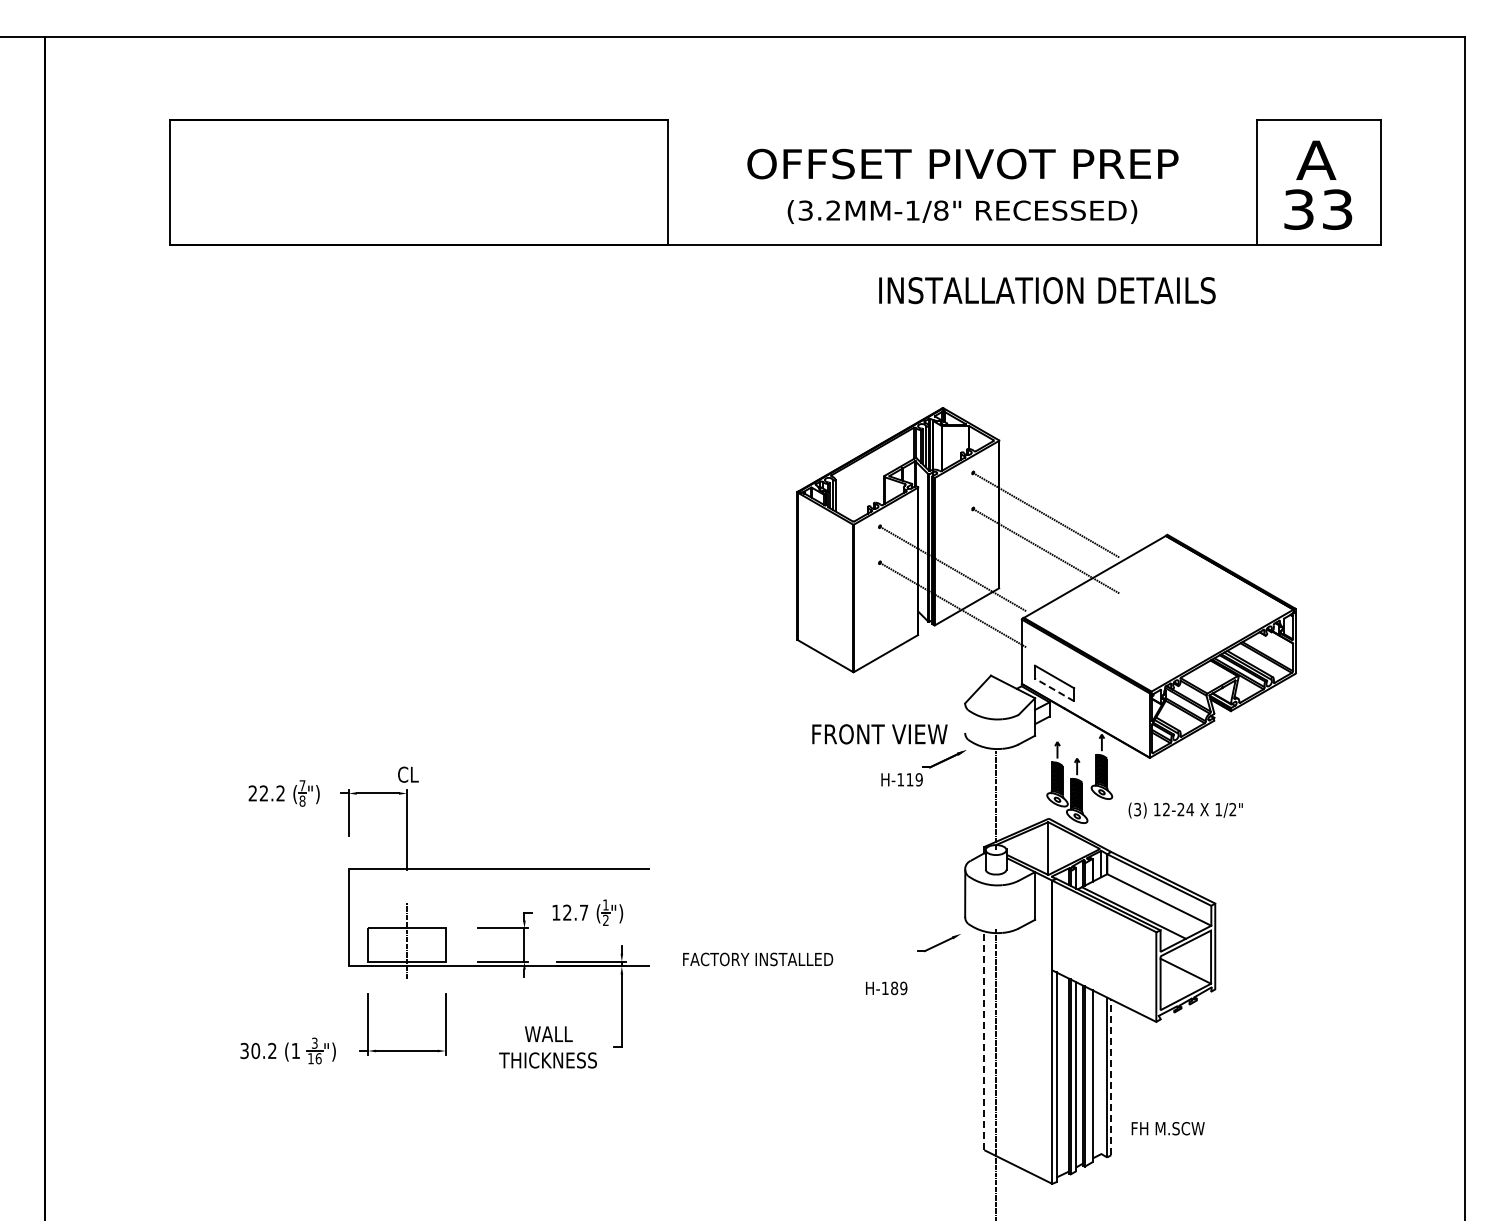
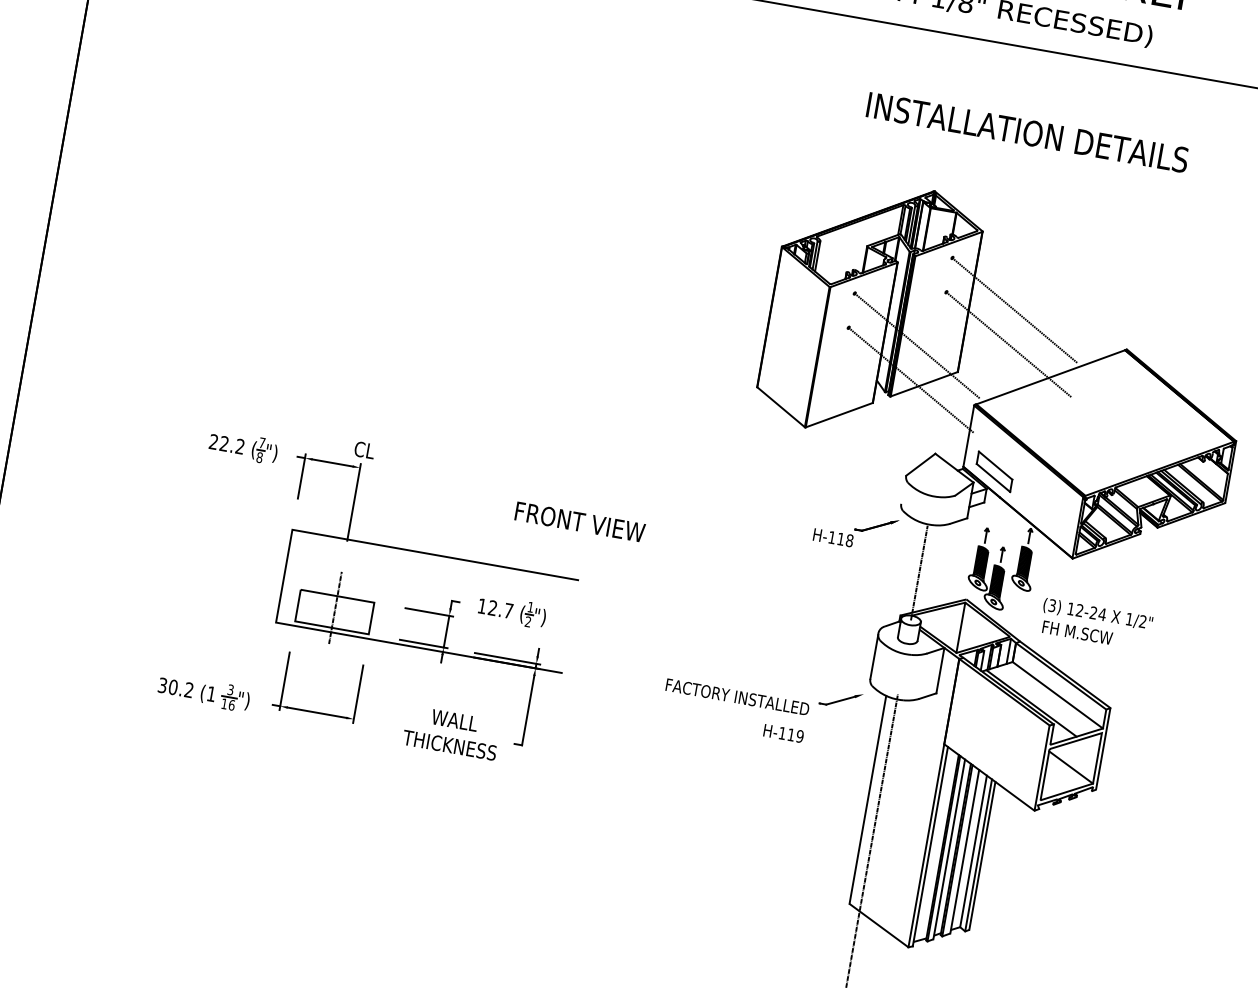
text: (1047, 290) -> (1027, 132), moved
line: (1054, 689) -> (993, 477), dashed -> solid
text: (879, 734) -> (579, 522), moved
text: (918, 779) -> (849, 540), H-119 -> H-118
text: (758, 959) -> (738, 697), moved
text: (894, 988) -> (791, 735), H-189 -> H-119
line: (984, 1040) -> (868, 799), dashed -> solid
line: (1101, 1074) -> (973, 851), added
line: (1111, 1077) -> (982, 856), dashed -> solid
text: (1167, 1128) -> (1076, 632), moved

